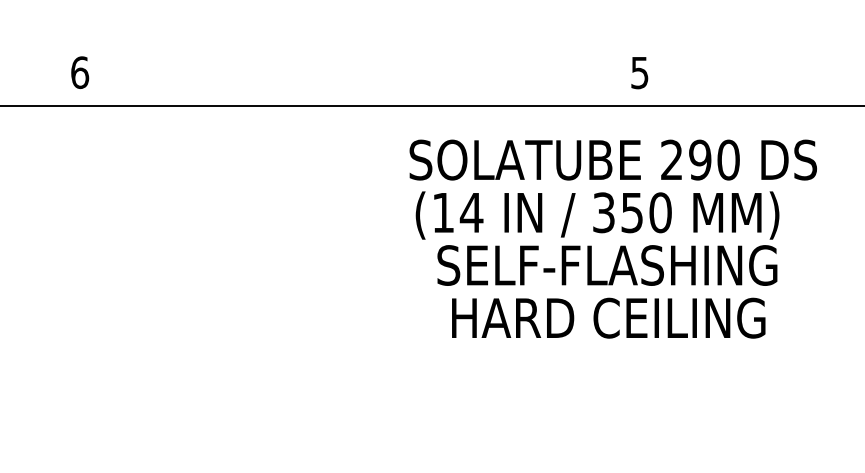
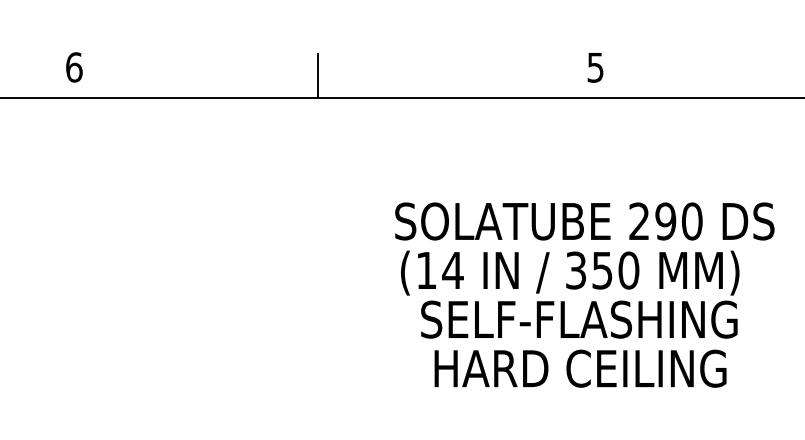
line: (341, 81) -> (317, 75), added
text: (612, 238) -> (584, 294), moved

